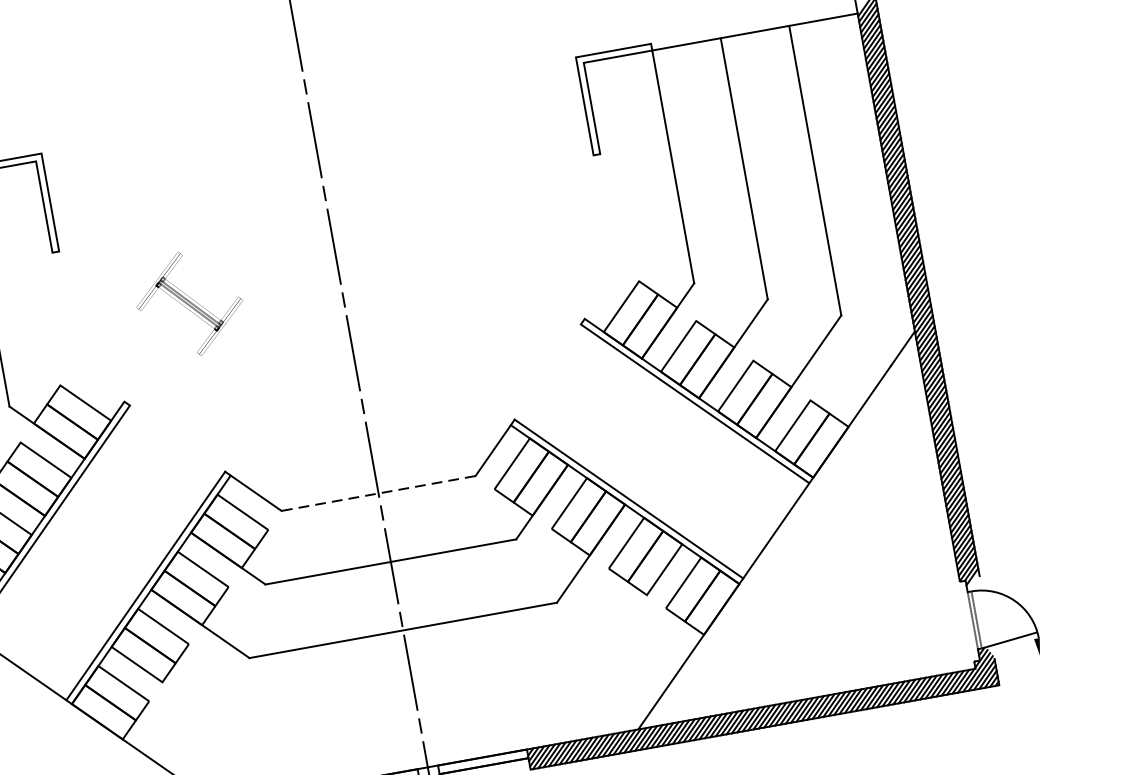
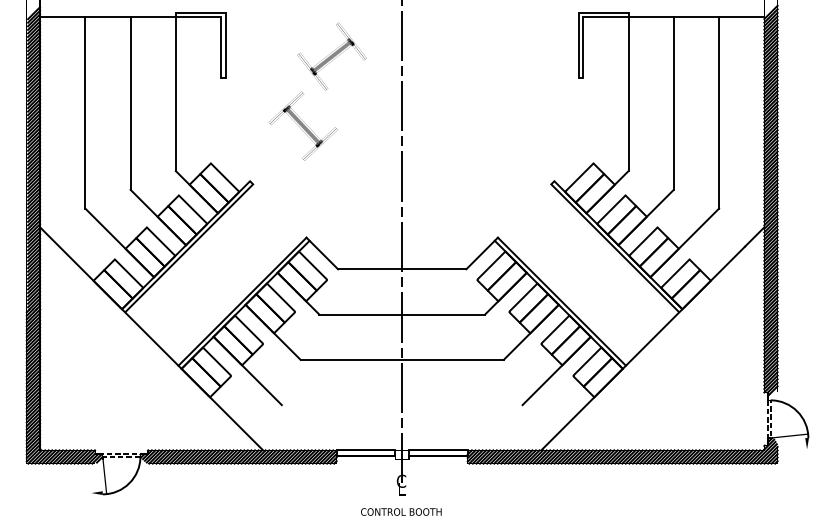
part: (213, 190) -> (331, 56), added
line: (377, 493) -> (401, 269), dashed -> solid
line: (639, 604) -> (556, 370), added
line: (172, 688) -> (247, 370), added

